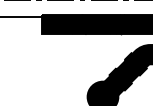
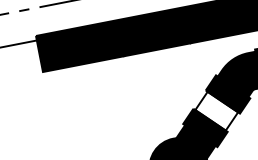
fill: (128, 71) -> (217, 110), removed

